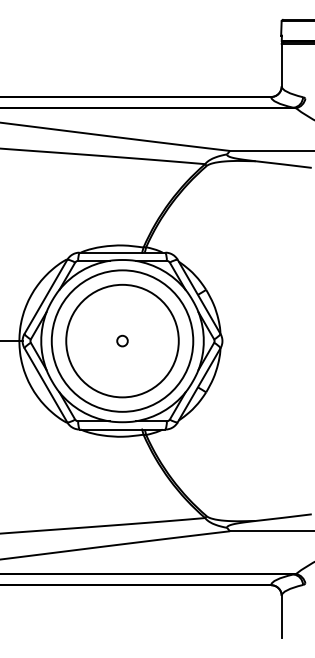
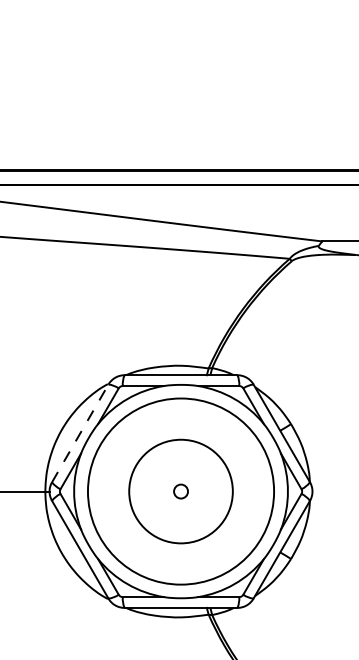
line: (45, 296) -> (79, 432), solid -> dashed
circle: (122, 340) -> (180, 490), size x0.7

